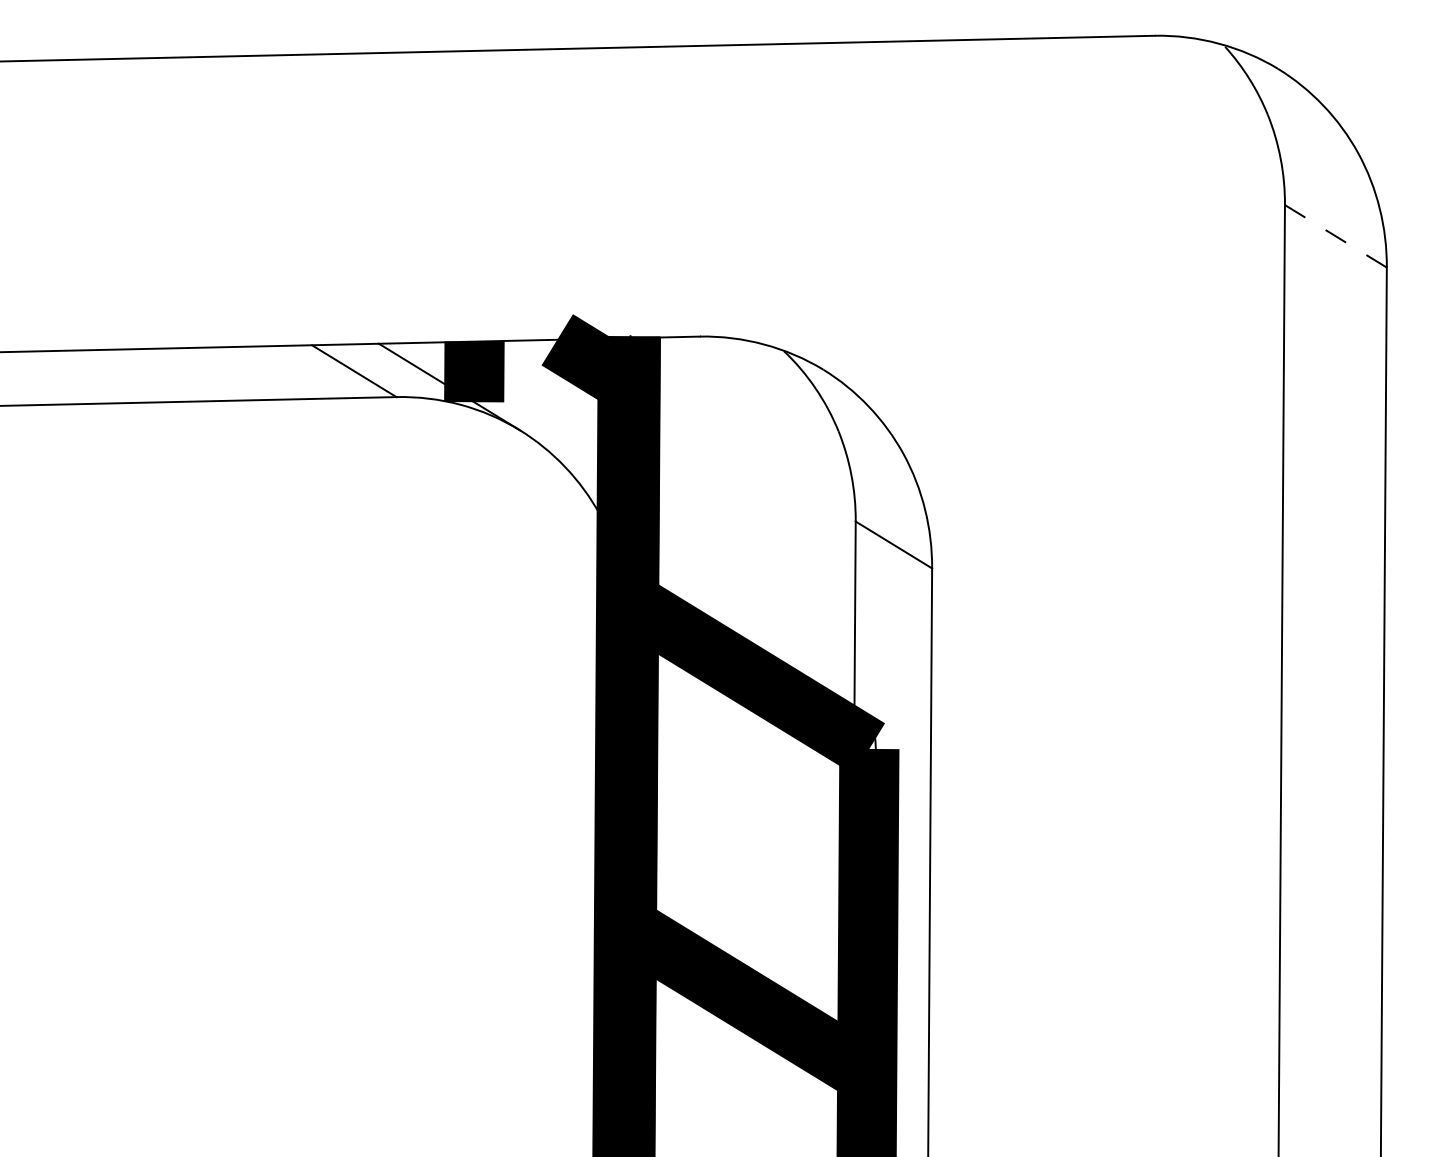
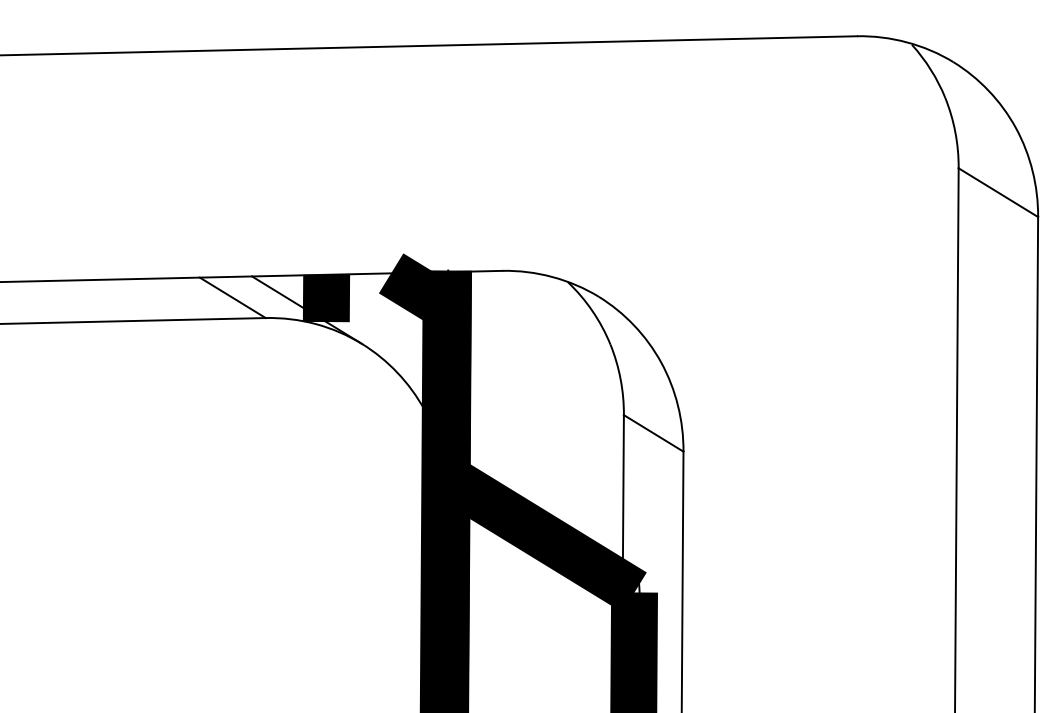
line: (1335, 236) -> (998, 192), dashed -> solid

